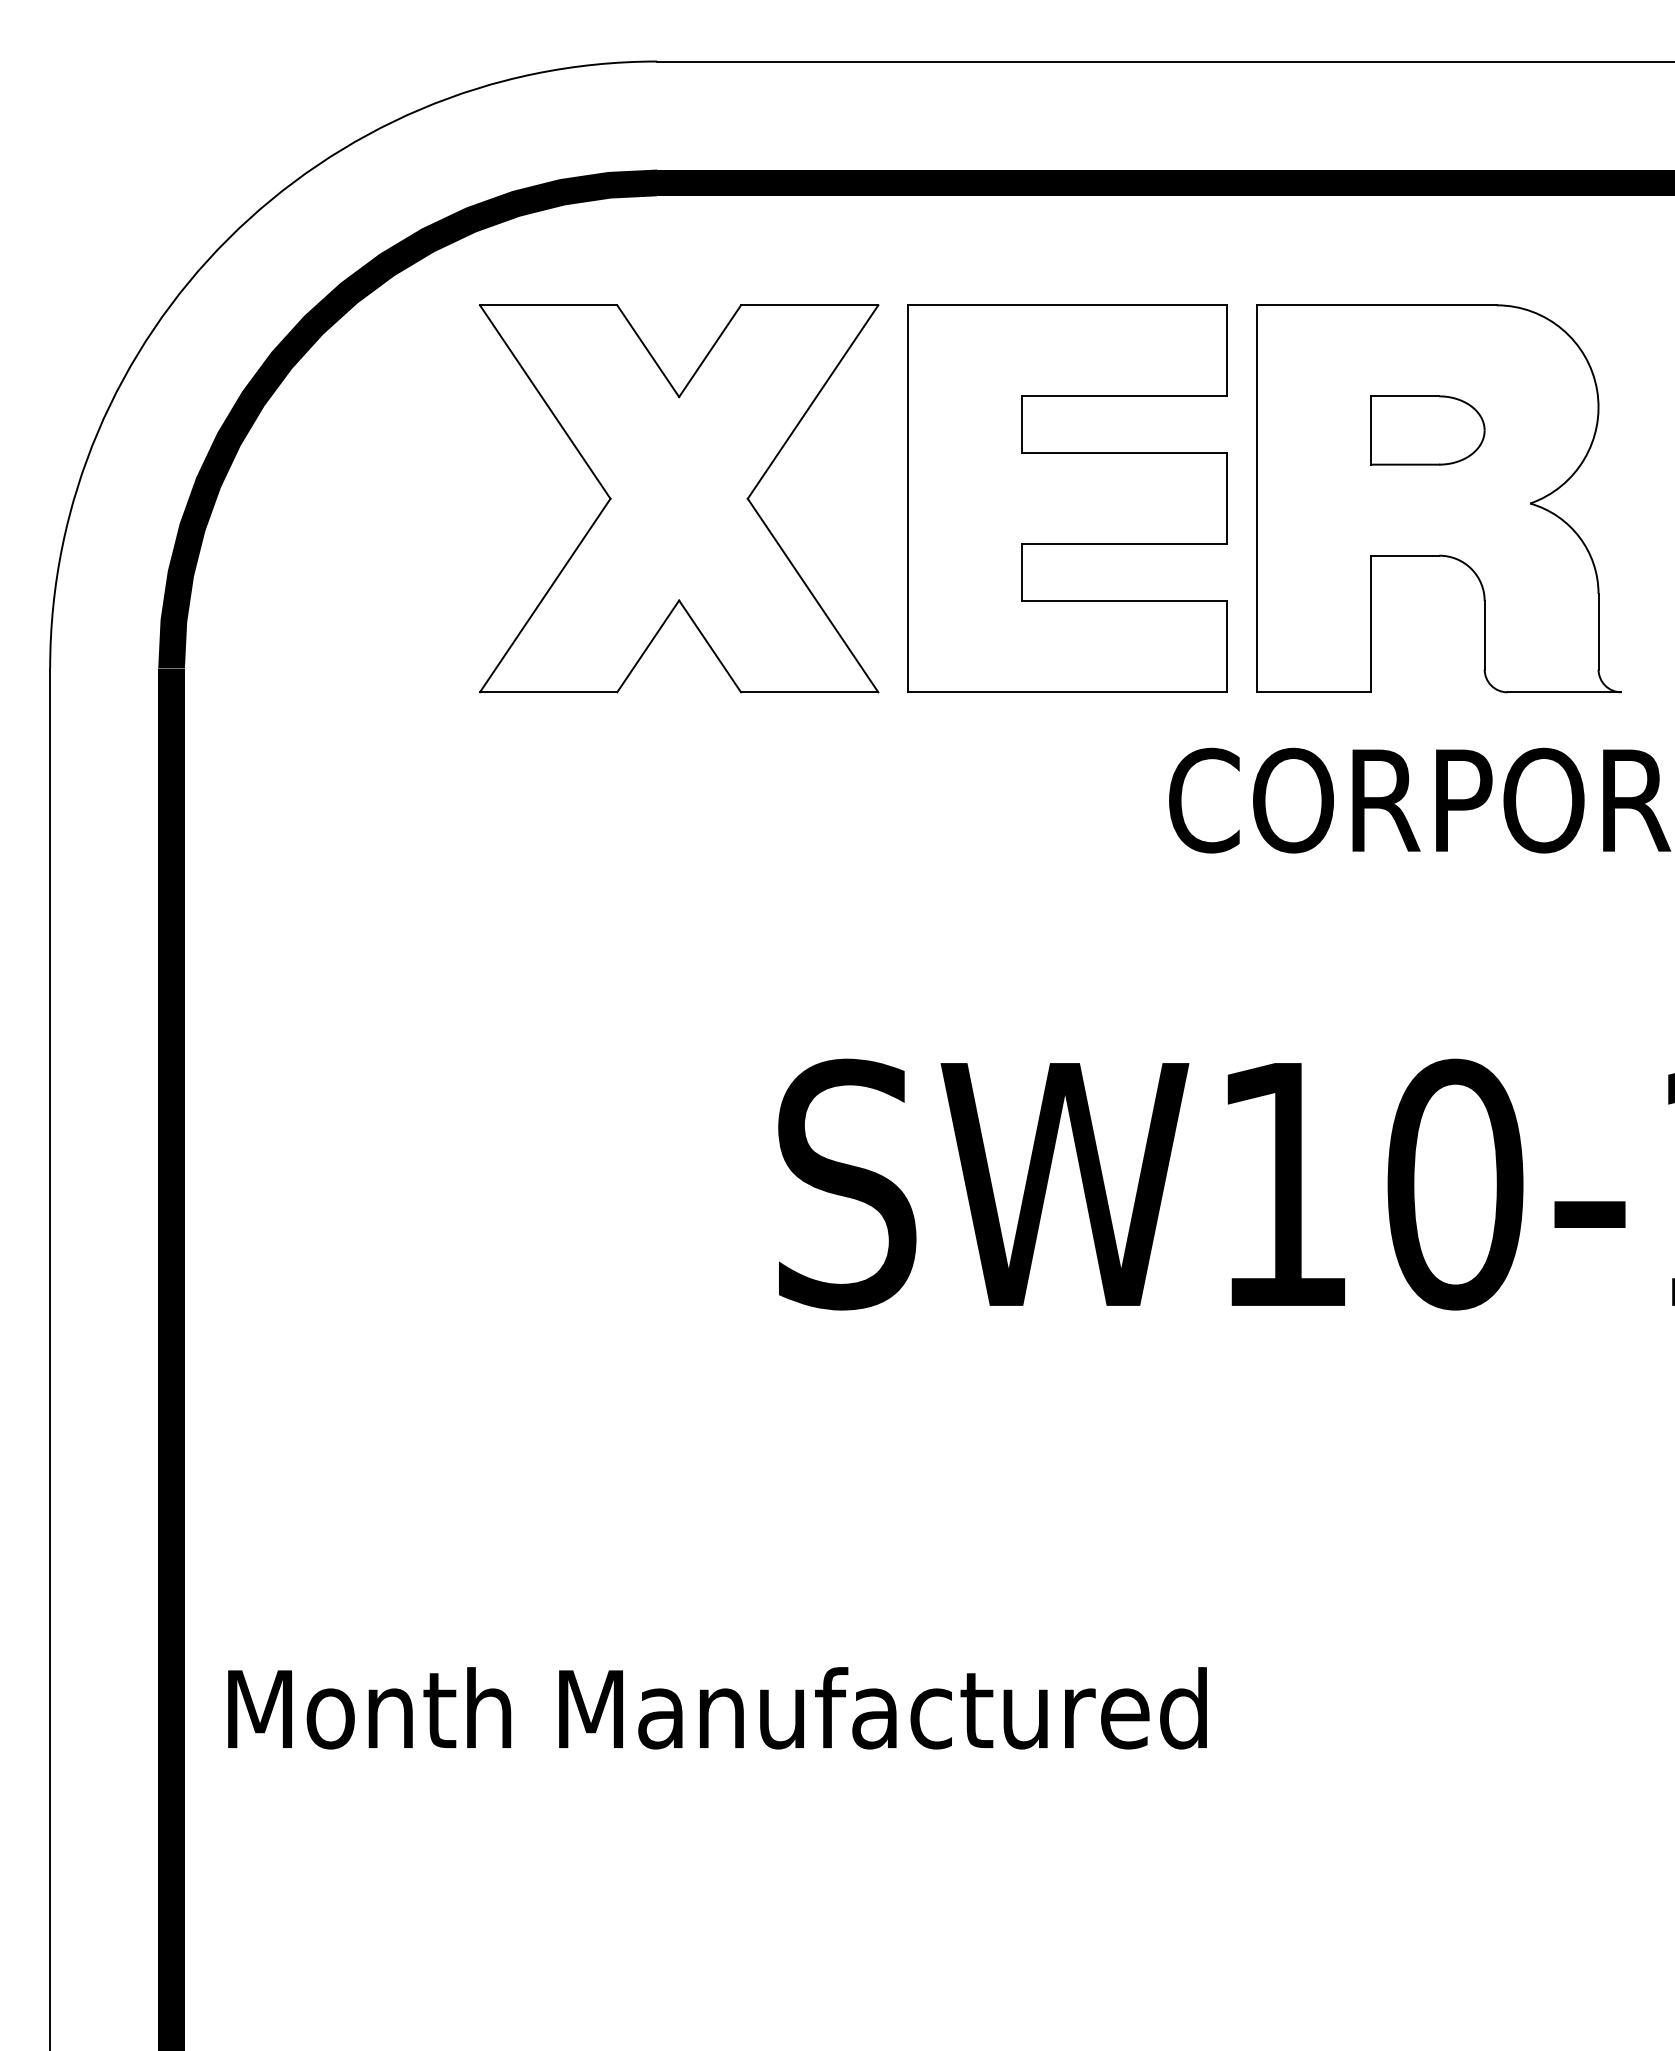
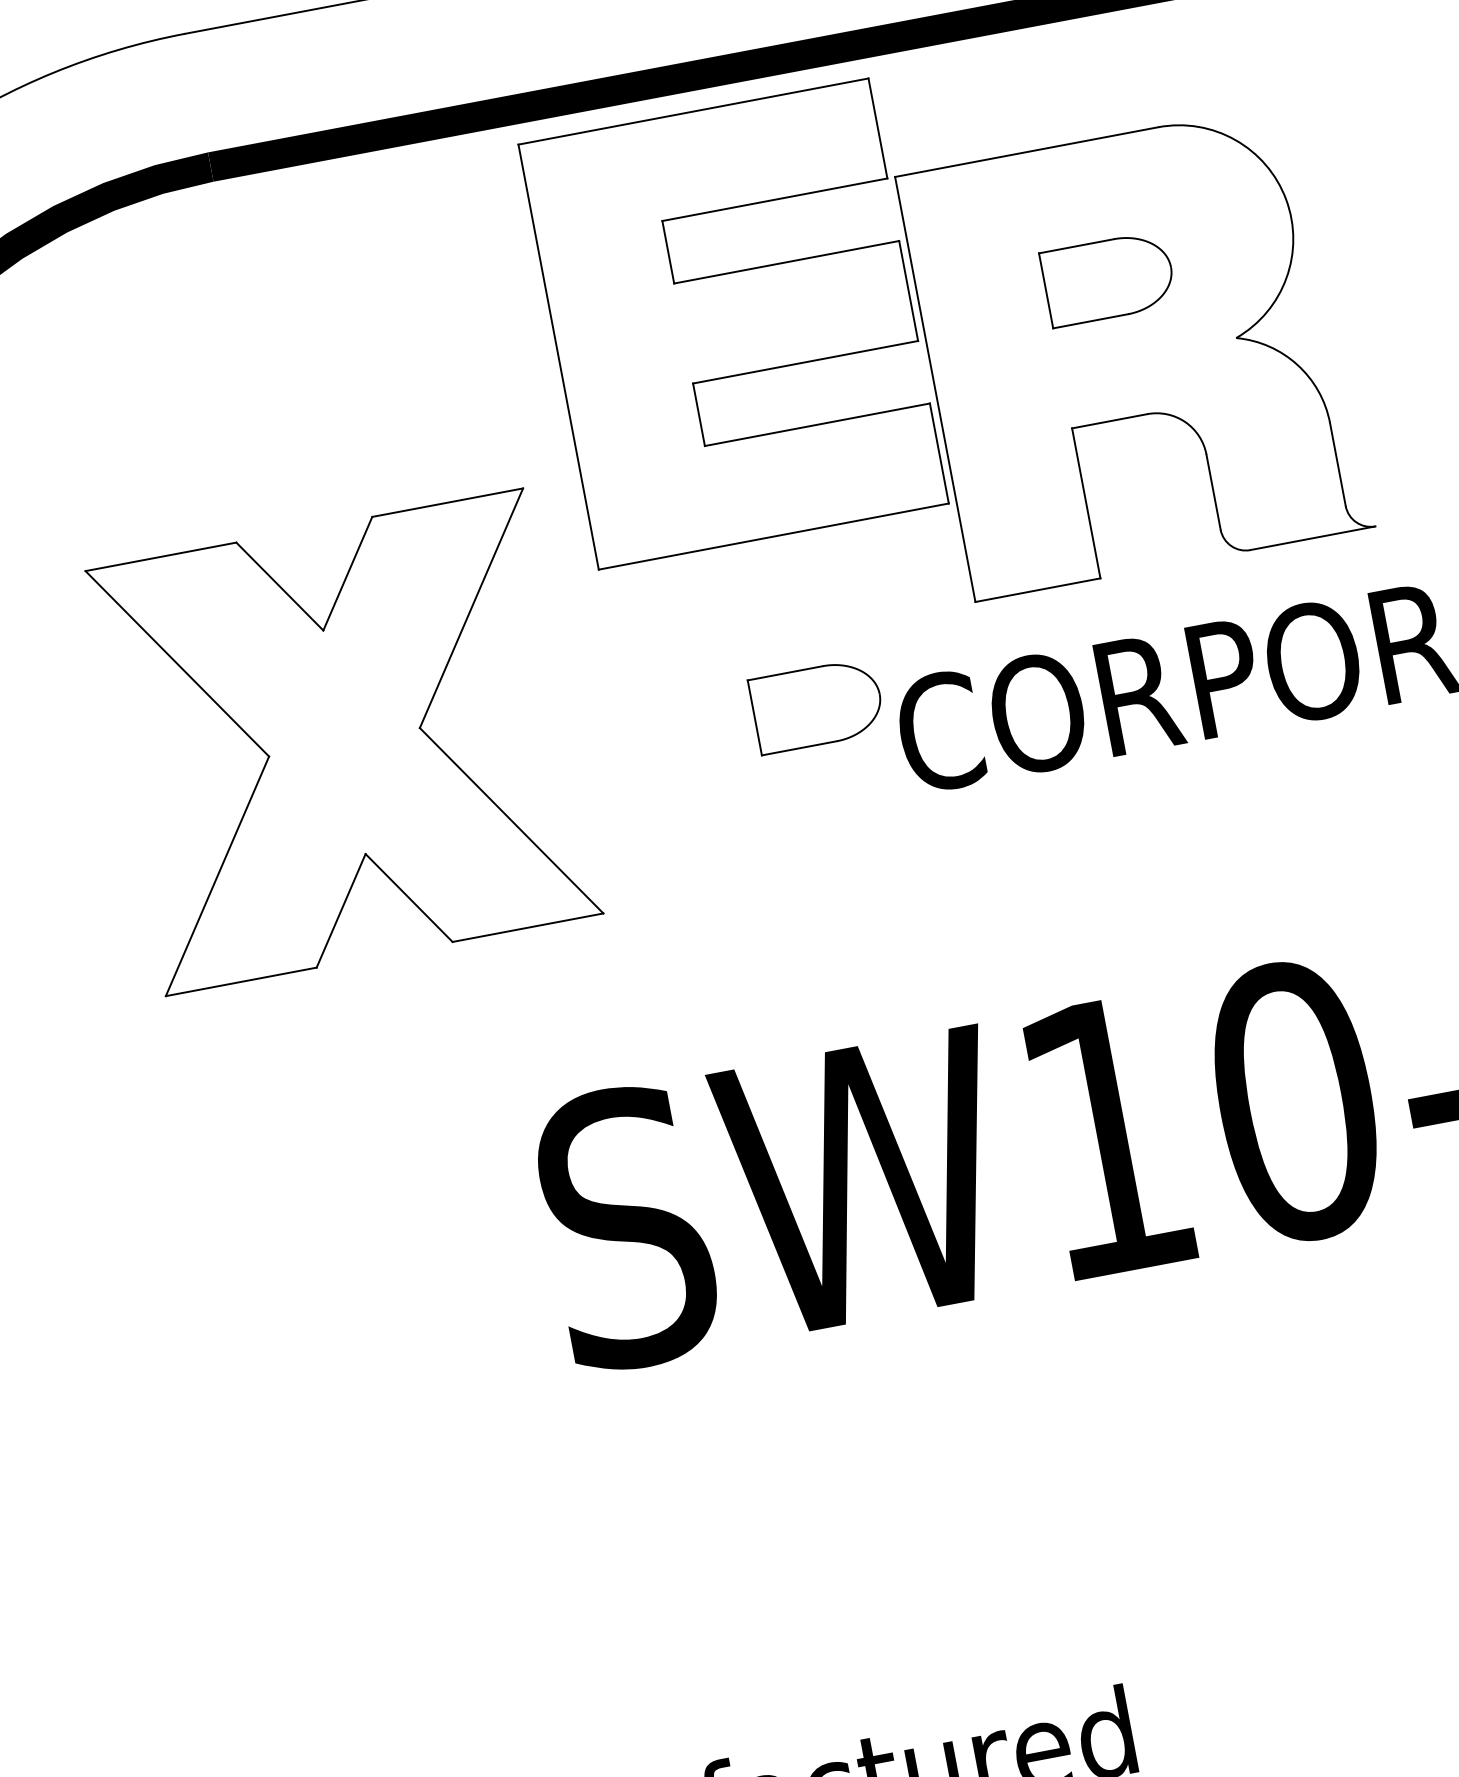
part: (678, 498) -> (343, 742), moved
part: (1067, 498) -> (733, 323), moved
part: (1100, 757) -> (816, 706), added

